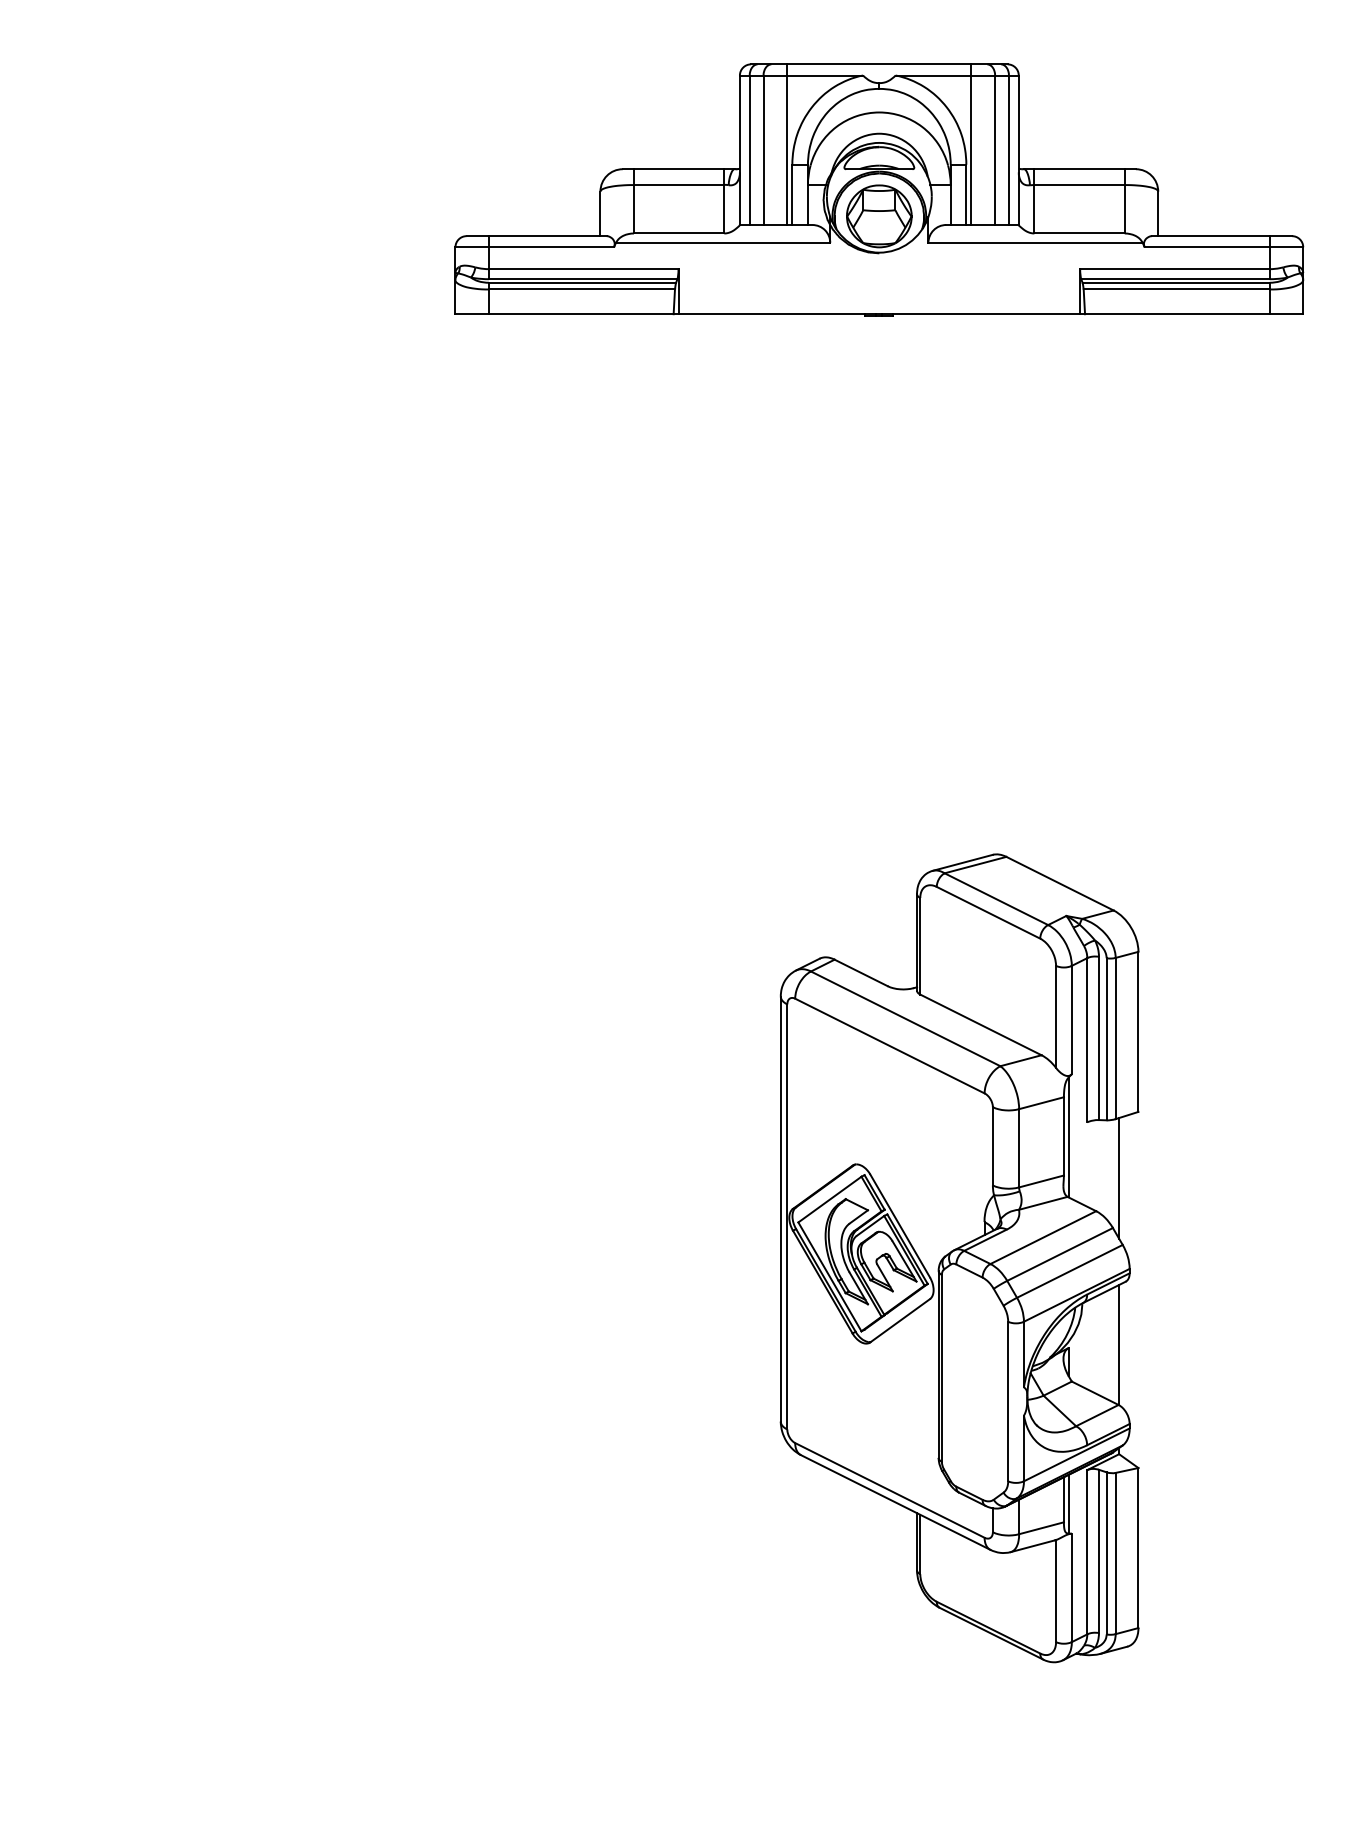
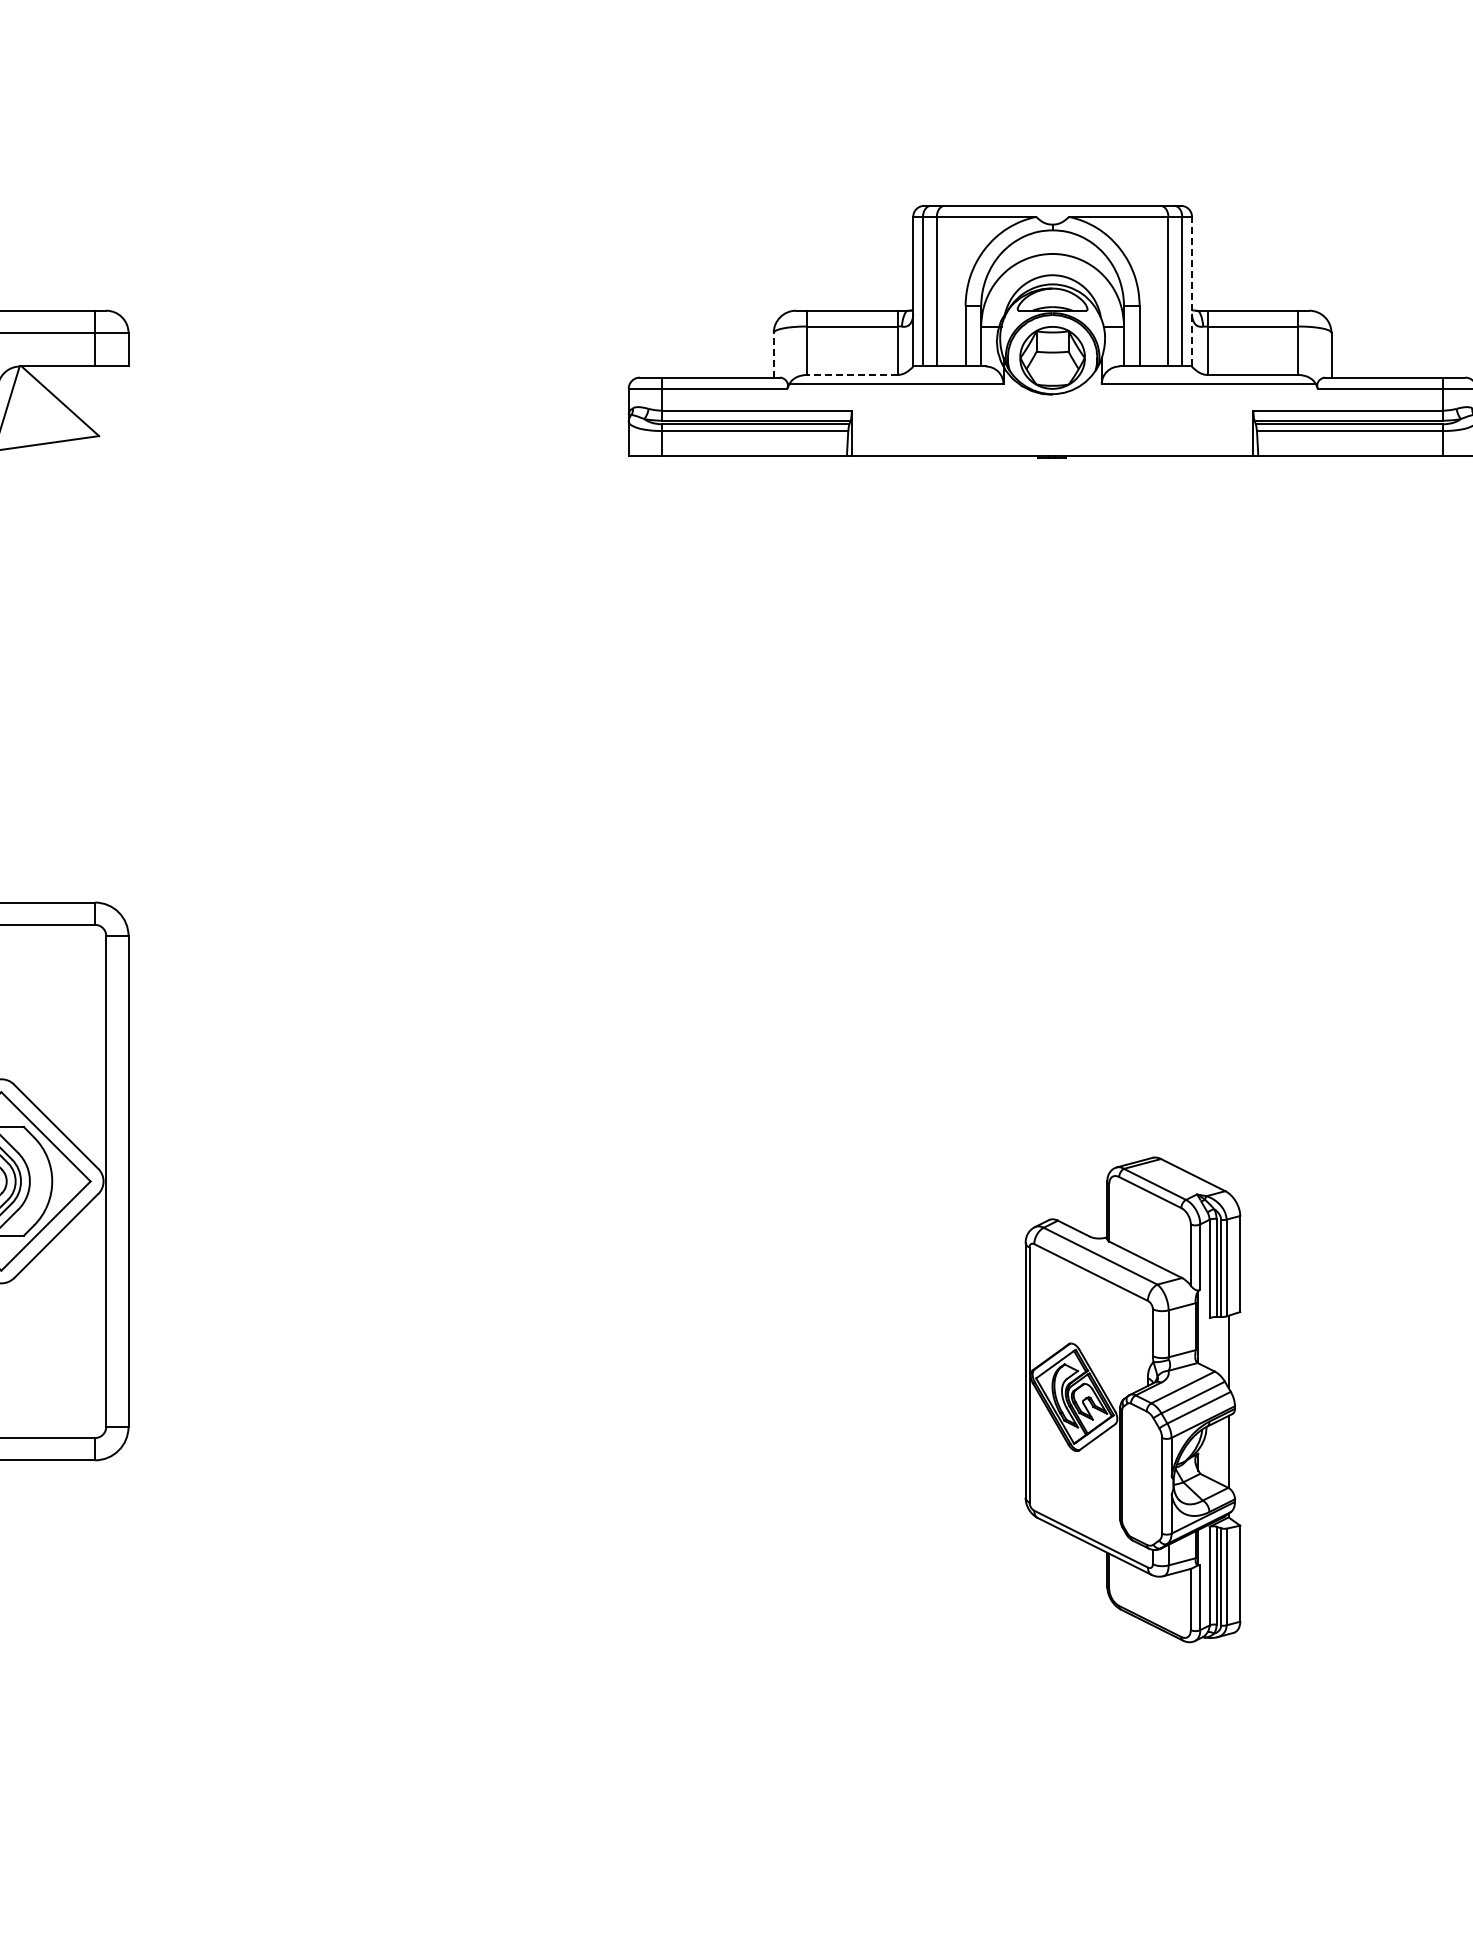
line: (787, 144) -> (960, 285), removed
line: (971, 144) -> (1144, 285), removed
line: (1019, 150) -> (1192, 291), solid -> dashed
line: (600, 213) -> (773, 354), solid -> dashed
line: (678, 233) -> (851, 374), solid -> dashed
part: (959, 1258) -> (1132, 1399), size x0.6

